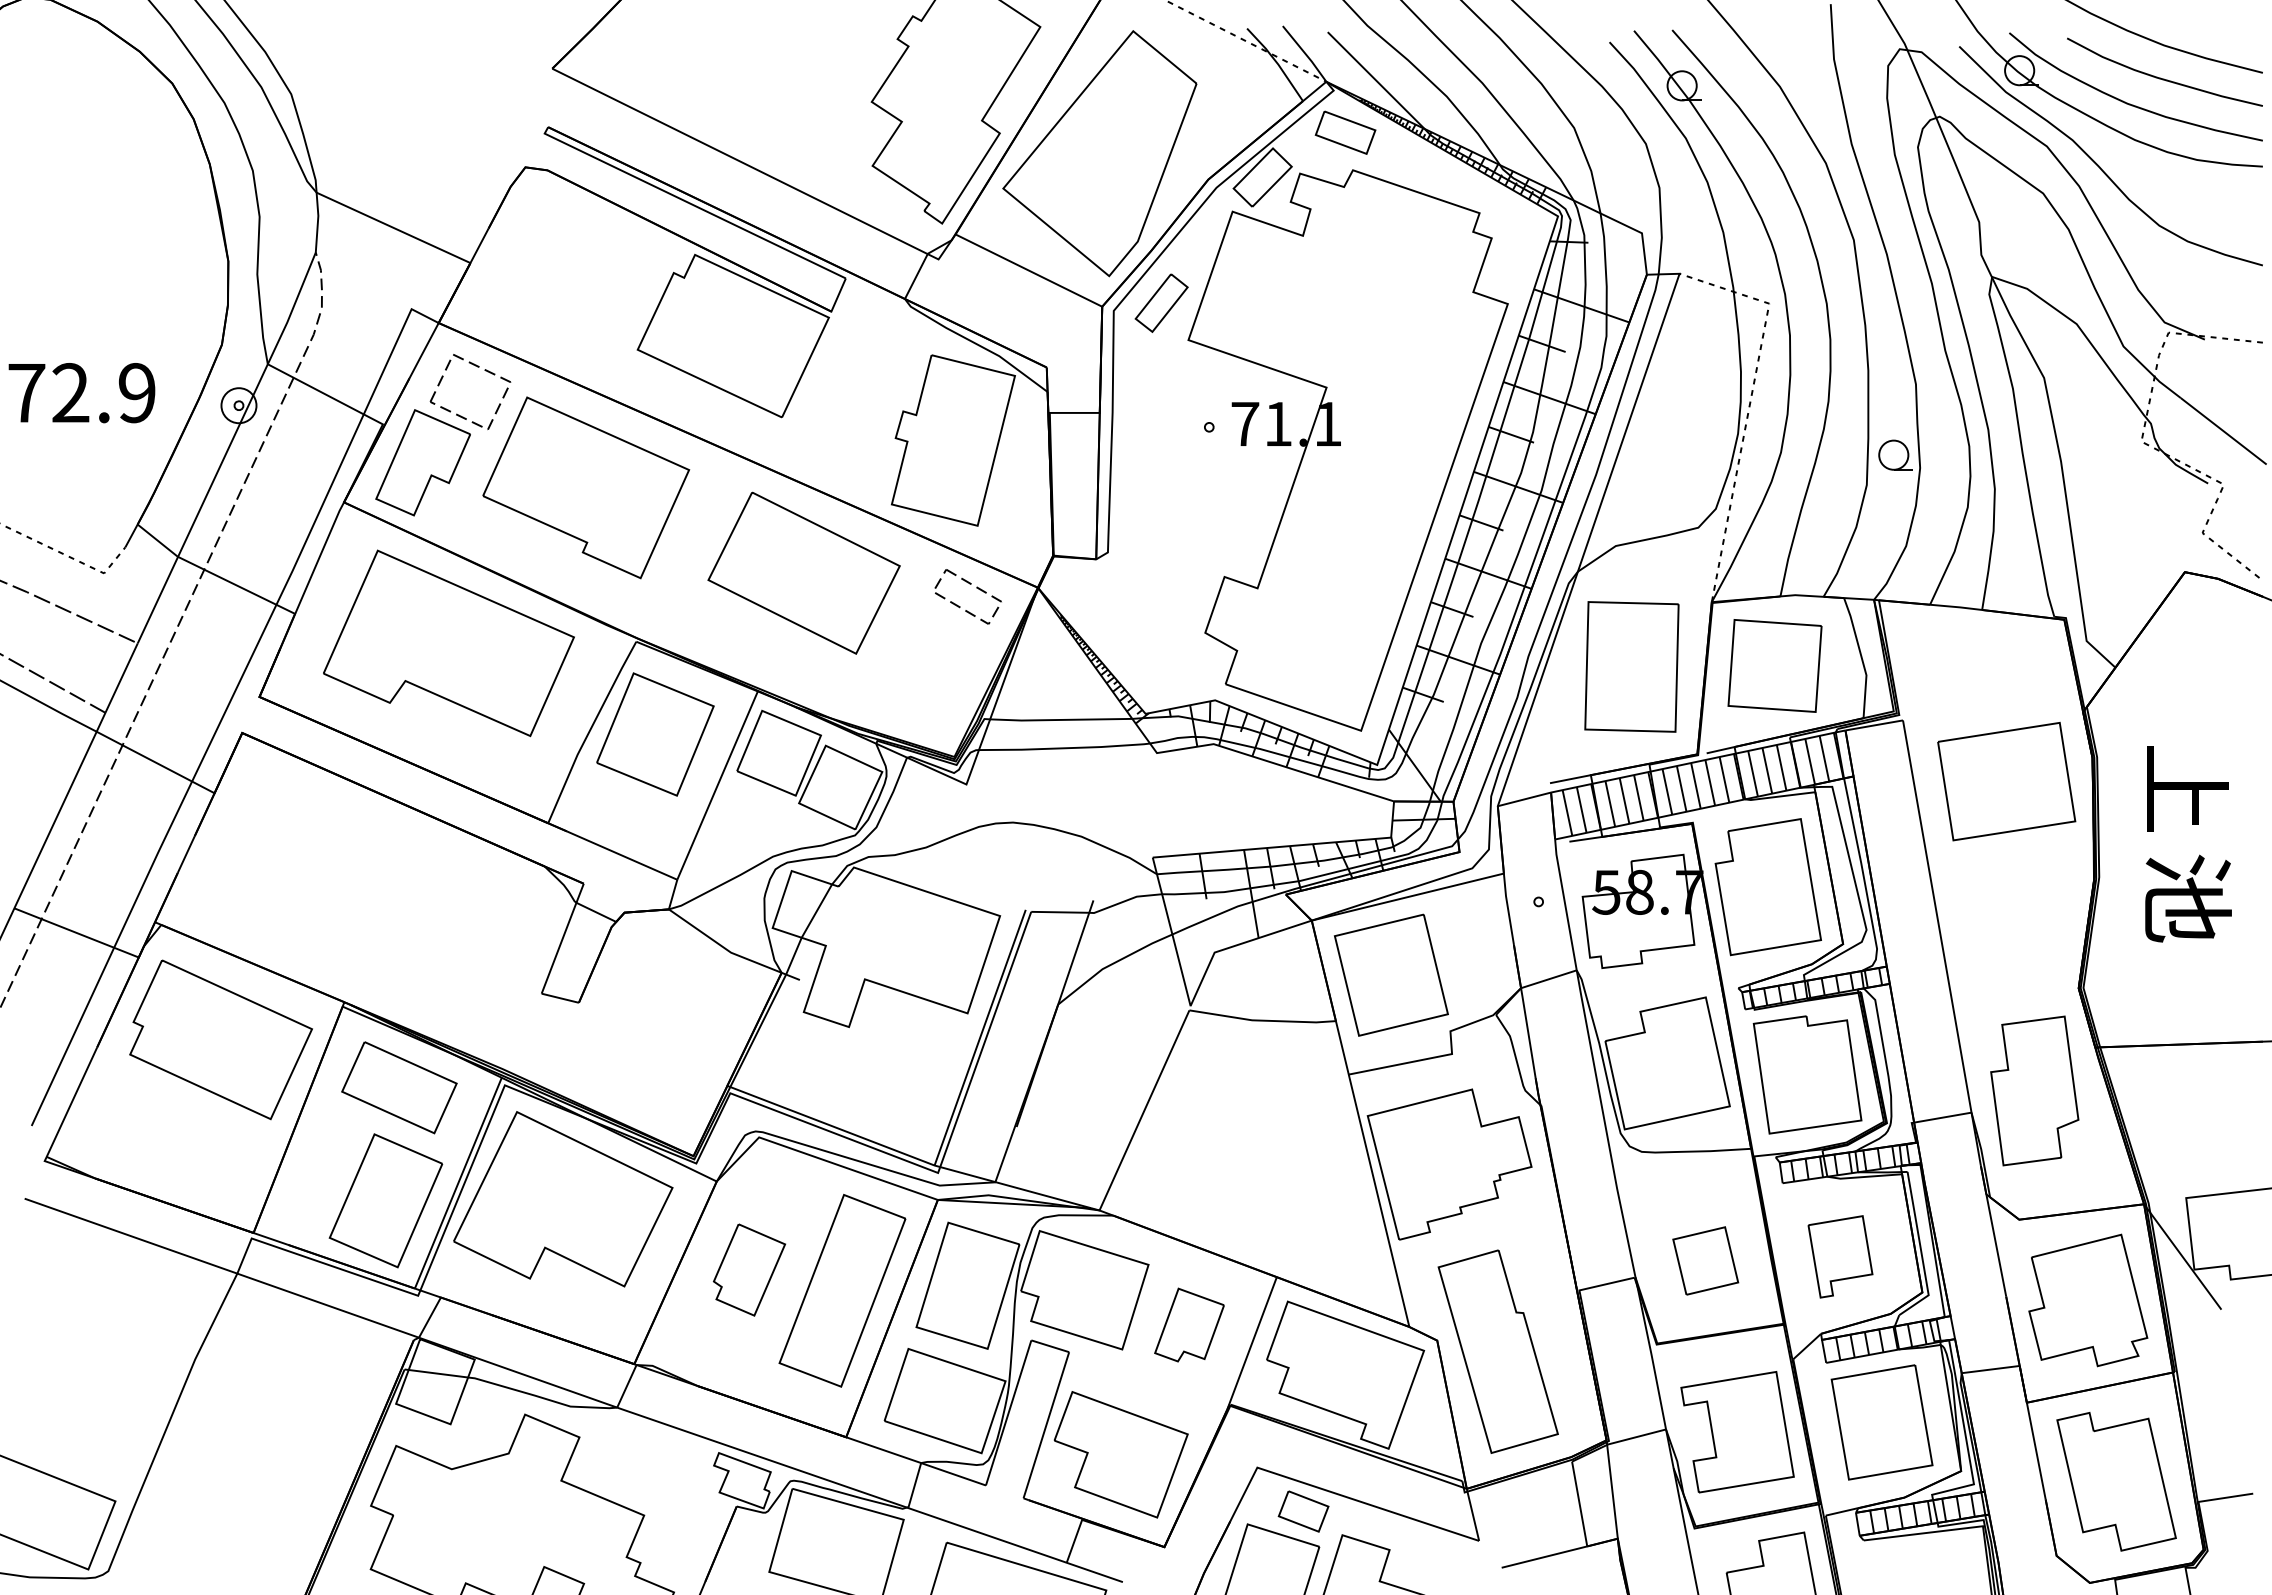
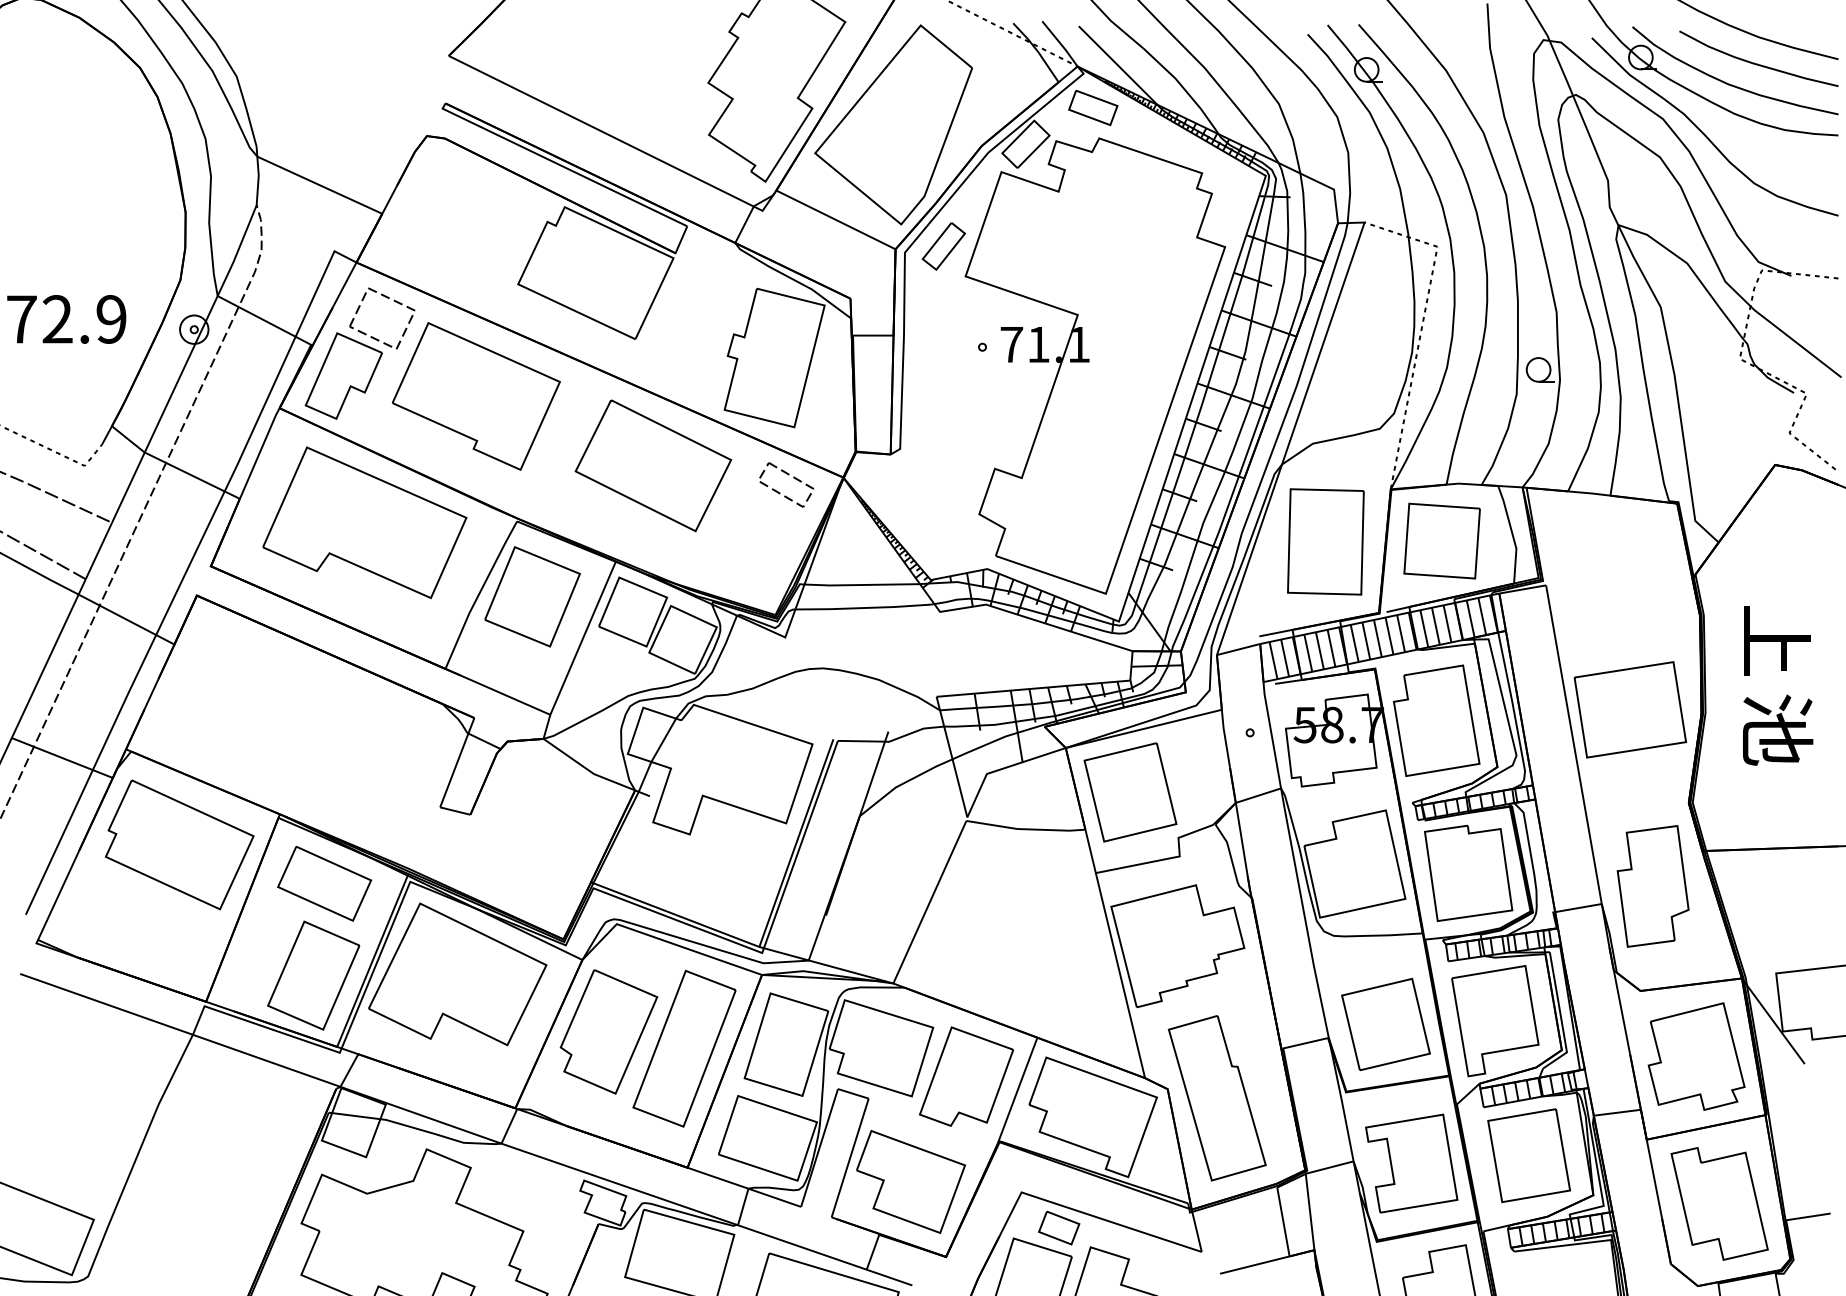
part: (2006, 781) -> (1630, 709), moved
part: (1840, 1256) -> (1495, 1020), size x1.67
part: (1705, 1260) -> (1385, 1024), size x1.67
part: (749, 1269) -> (609, 1031), size x1.67
part: (1189, 1324) -> (966, 1076), size x1.67

